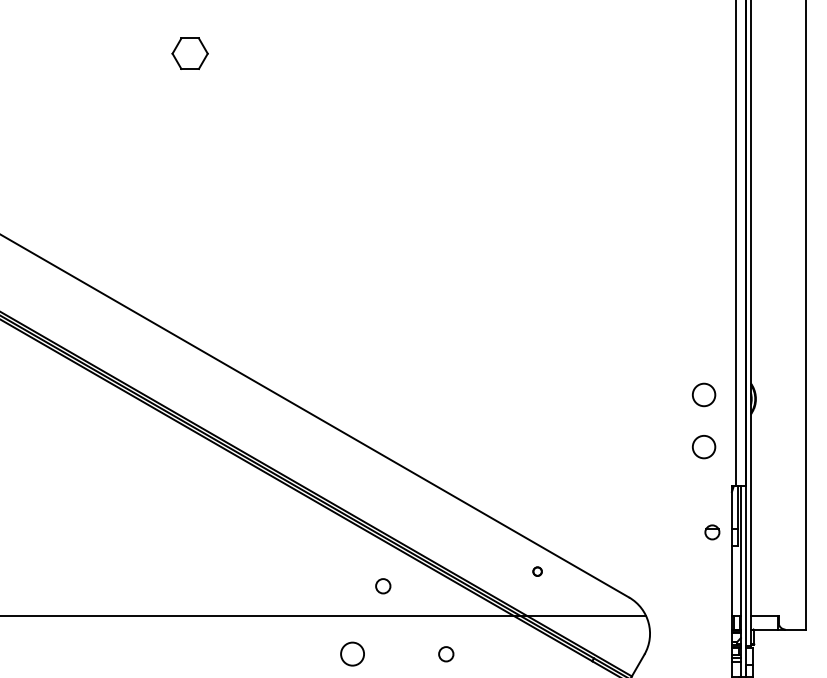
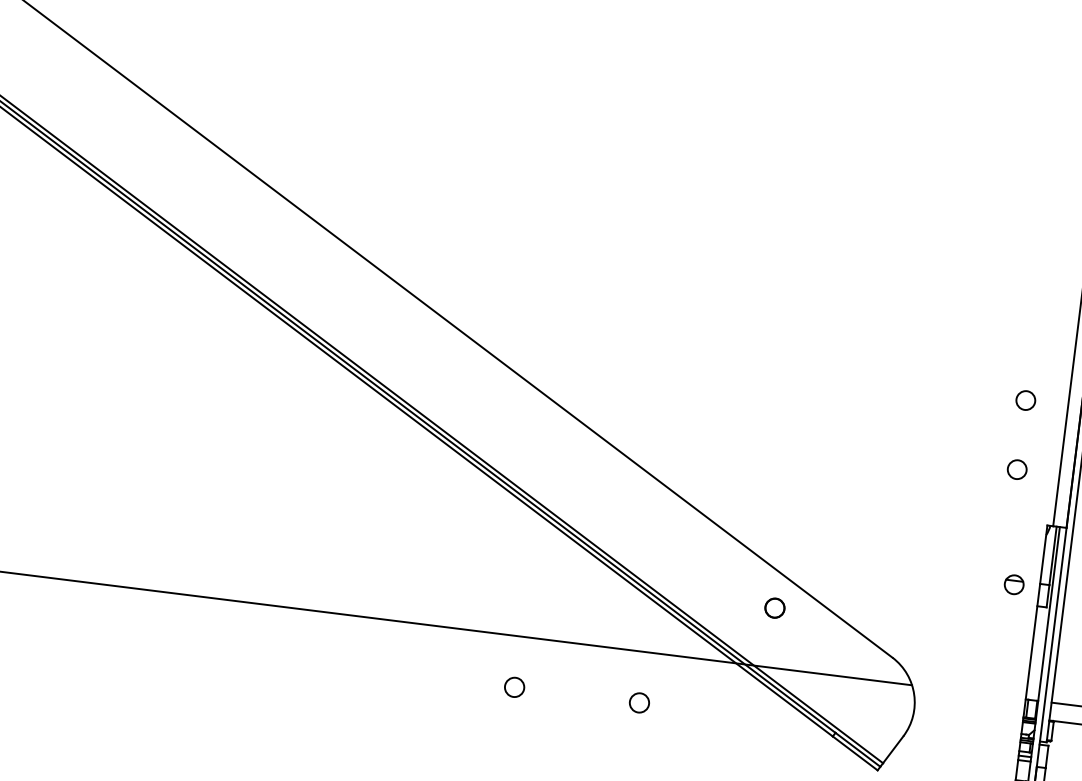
circle: (703, 395) -> (1025, 400), size x0.62
circle: (703, 446) -> (1016, 468), size x0.62
circle: (537, 571) -> (774, 607), size x1.67
circle: (383, 586) -> (567, 602), removed
circle: (352, 654) -> (514, 687), size x0.62

